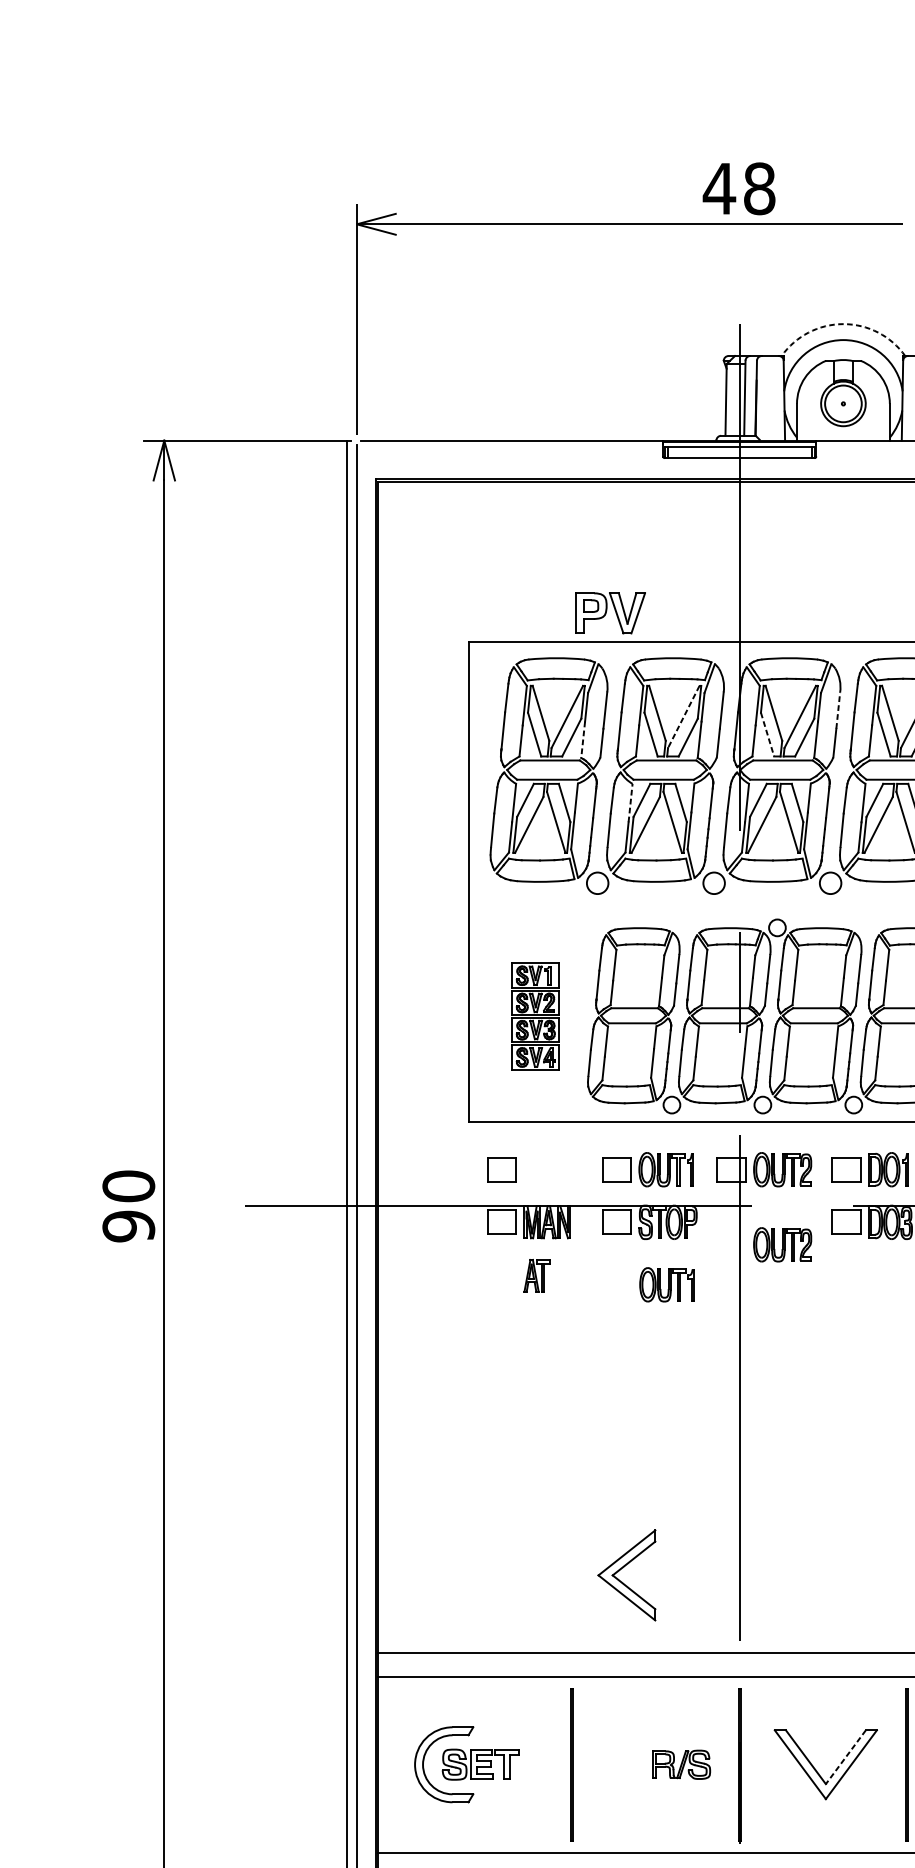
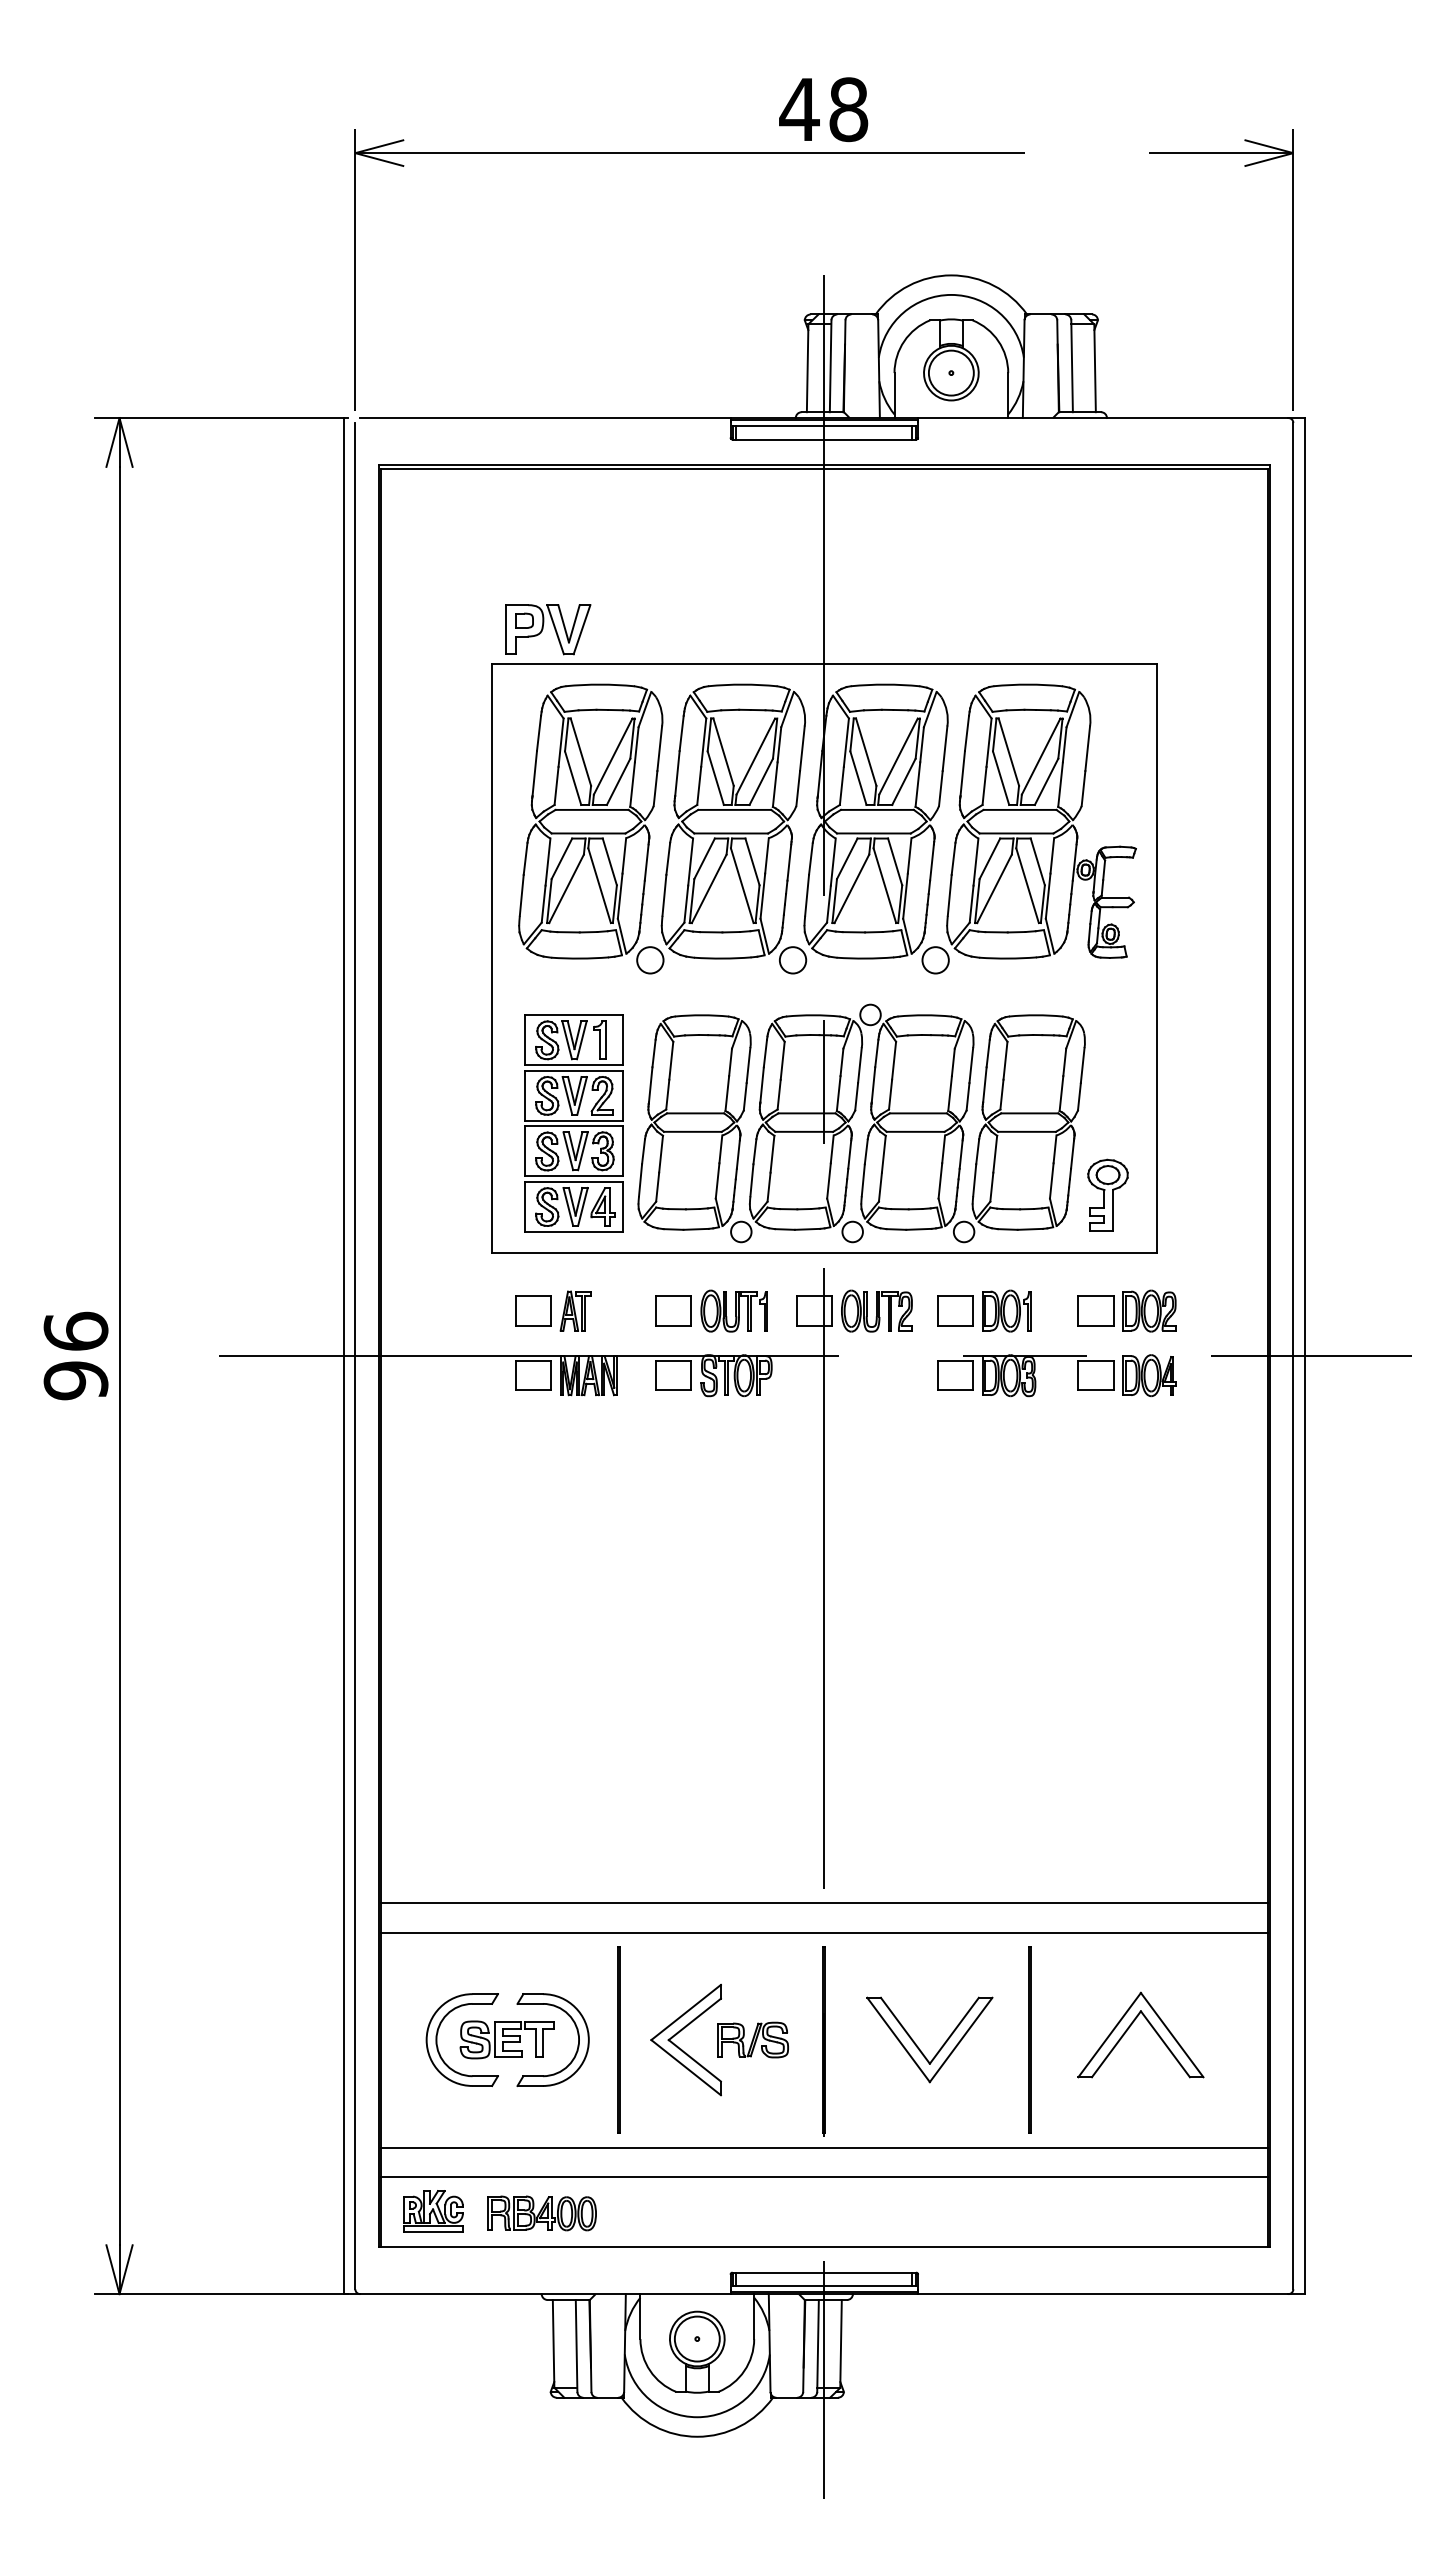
arc: (843, 324) -> (951, 275), dashed -> solid
part: (610, 613) -> (548, 629), moved
line: (838, 710) -> (945, 748), dashed -> solid
line: (683, 716) -> (755, 756), dashed -> solid
line: (767, 734) -> (858, 778), dashed -> solid
line: (583, 740) -> (632, 785), dashed -> solid
line: (630, 803) -> (690, 862), dashed -> solid
part: (534, 1016) -> (573, 1123), size x1.67
text: (128, 1185) -> (75, 1330), 90 -> 96
part: (782, 1244) -> (876, 1402), removed
part: (536, 1275) -> (575, 1310), moved
part: (666, 1284) -> (734, 1451), removed
part: (623, 1568) -> (681, 2031), moved
line: (845, 1757) -> (954, 2031), dashed -> solid
part: (538, 1761) -> (577, 2035), added

